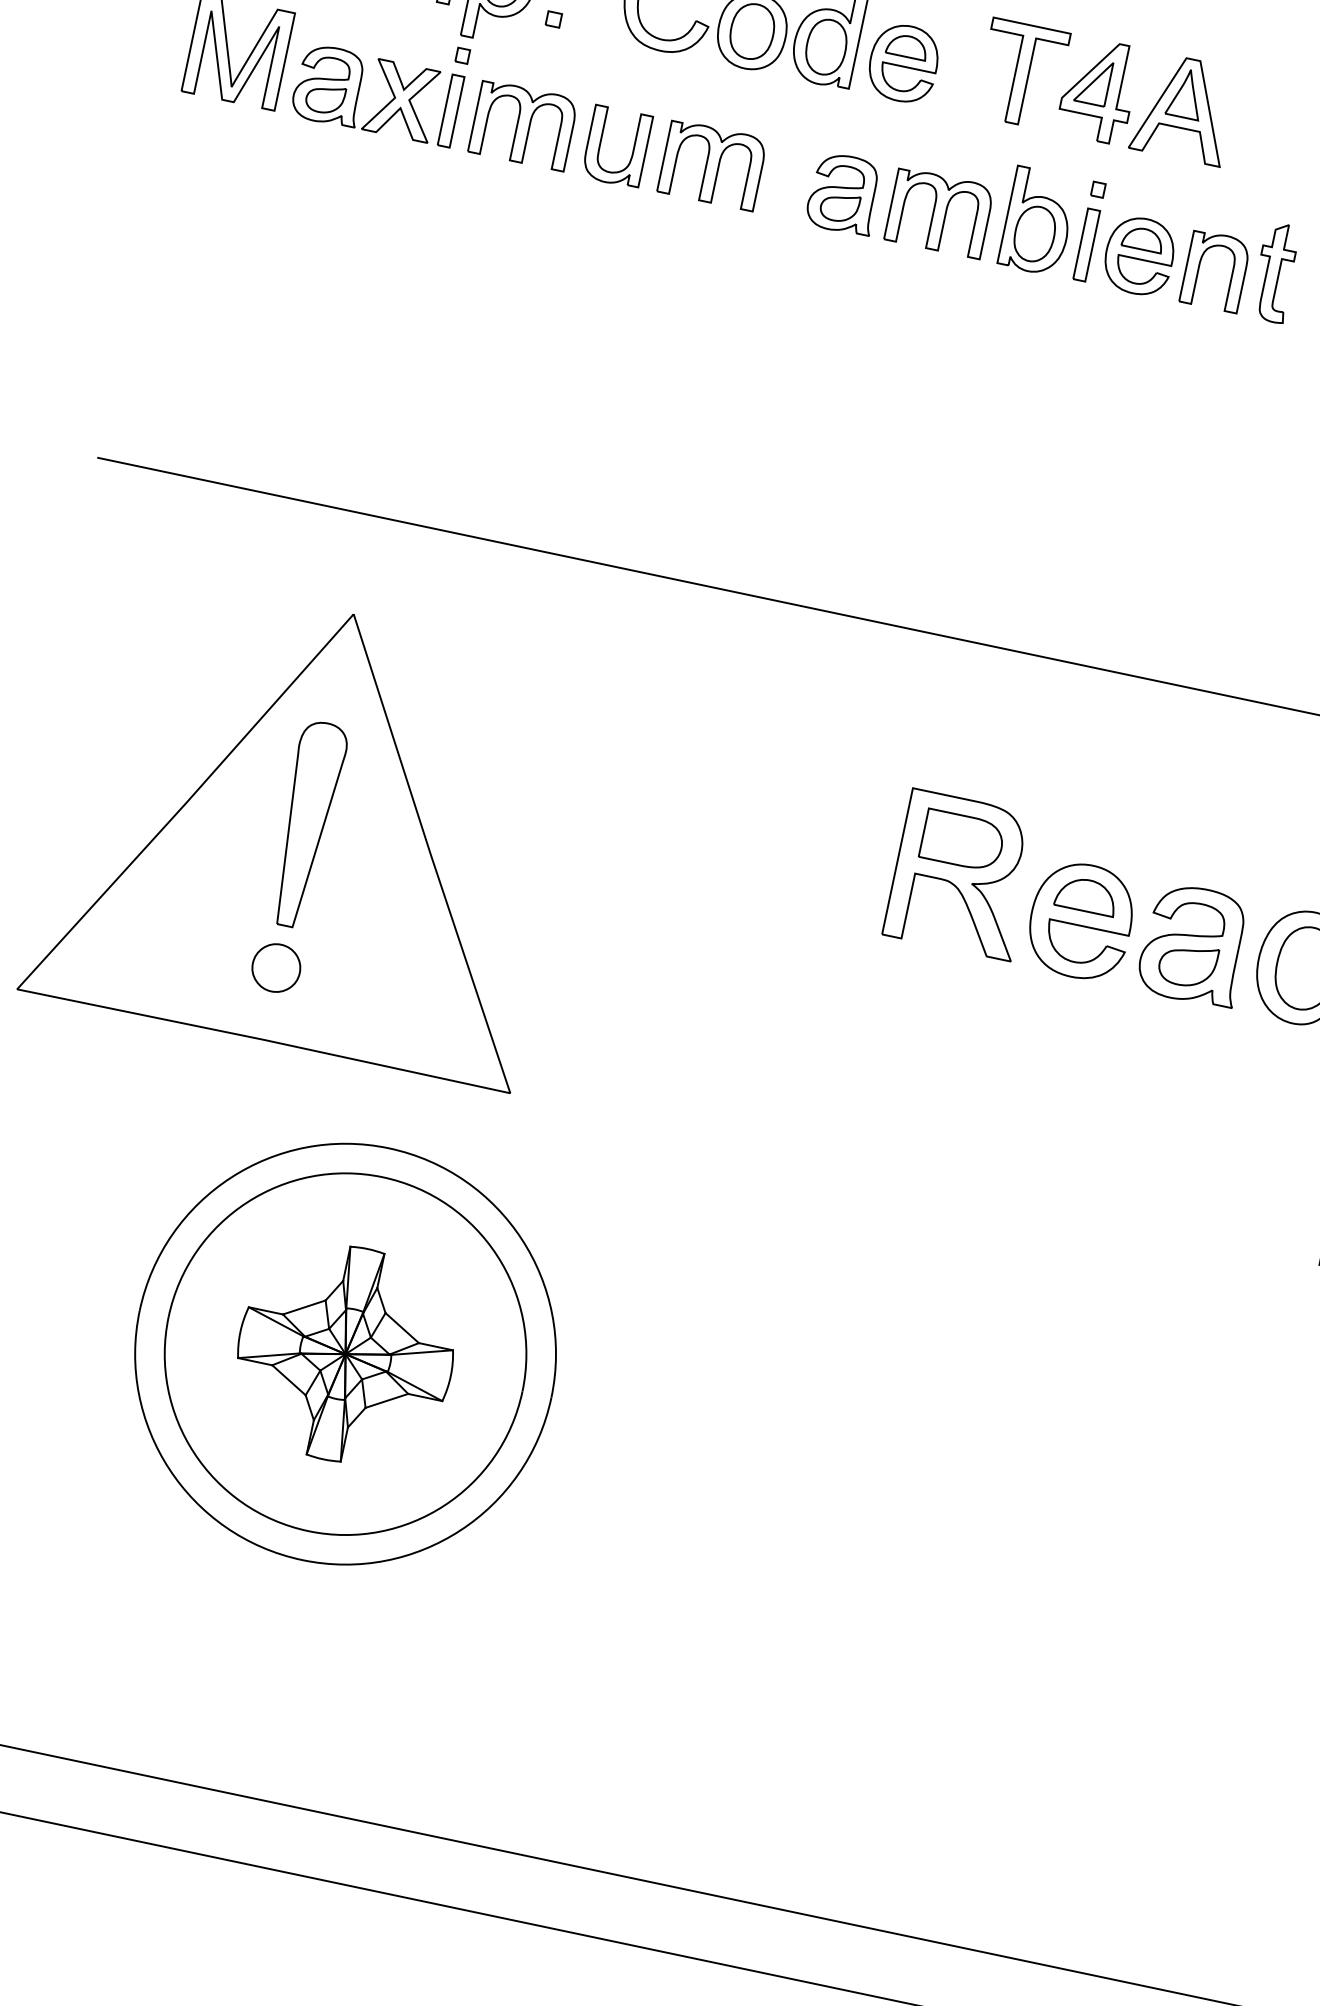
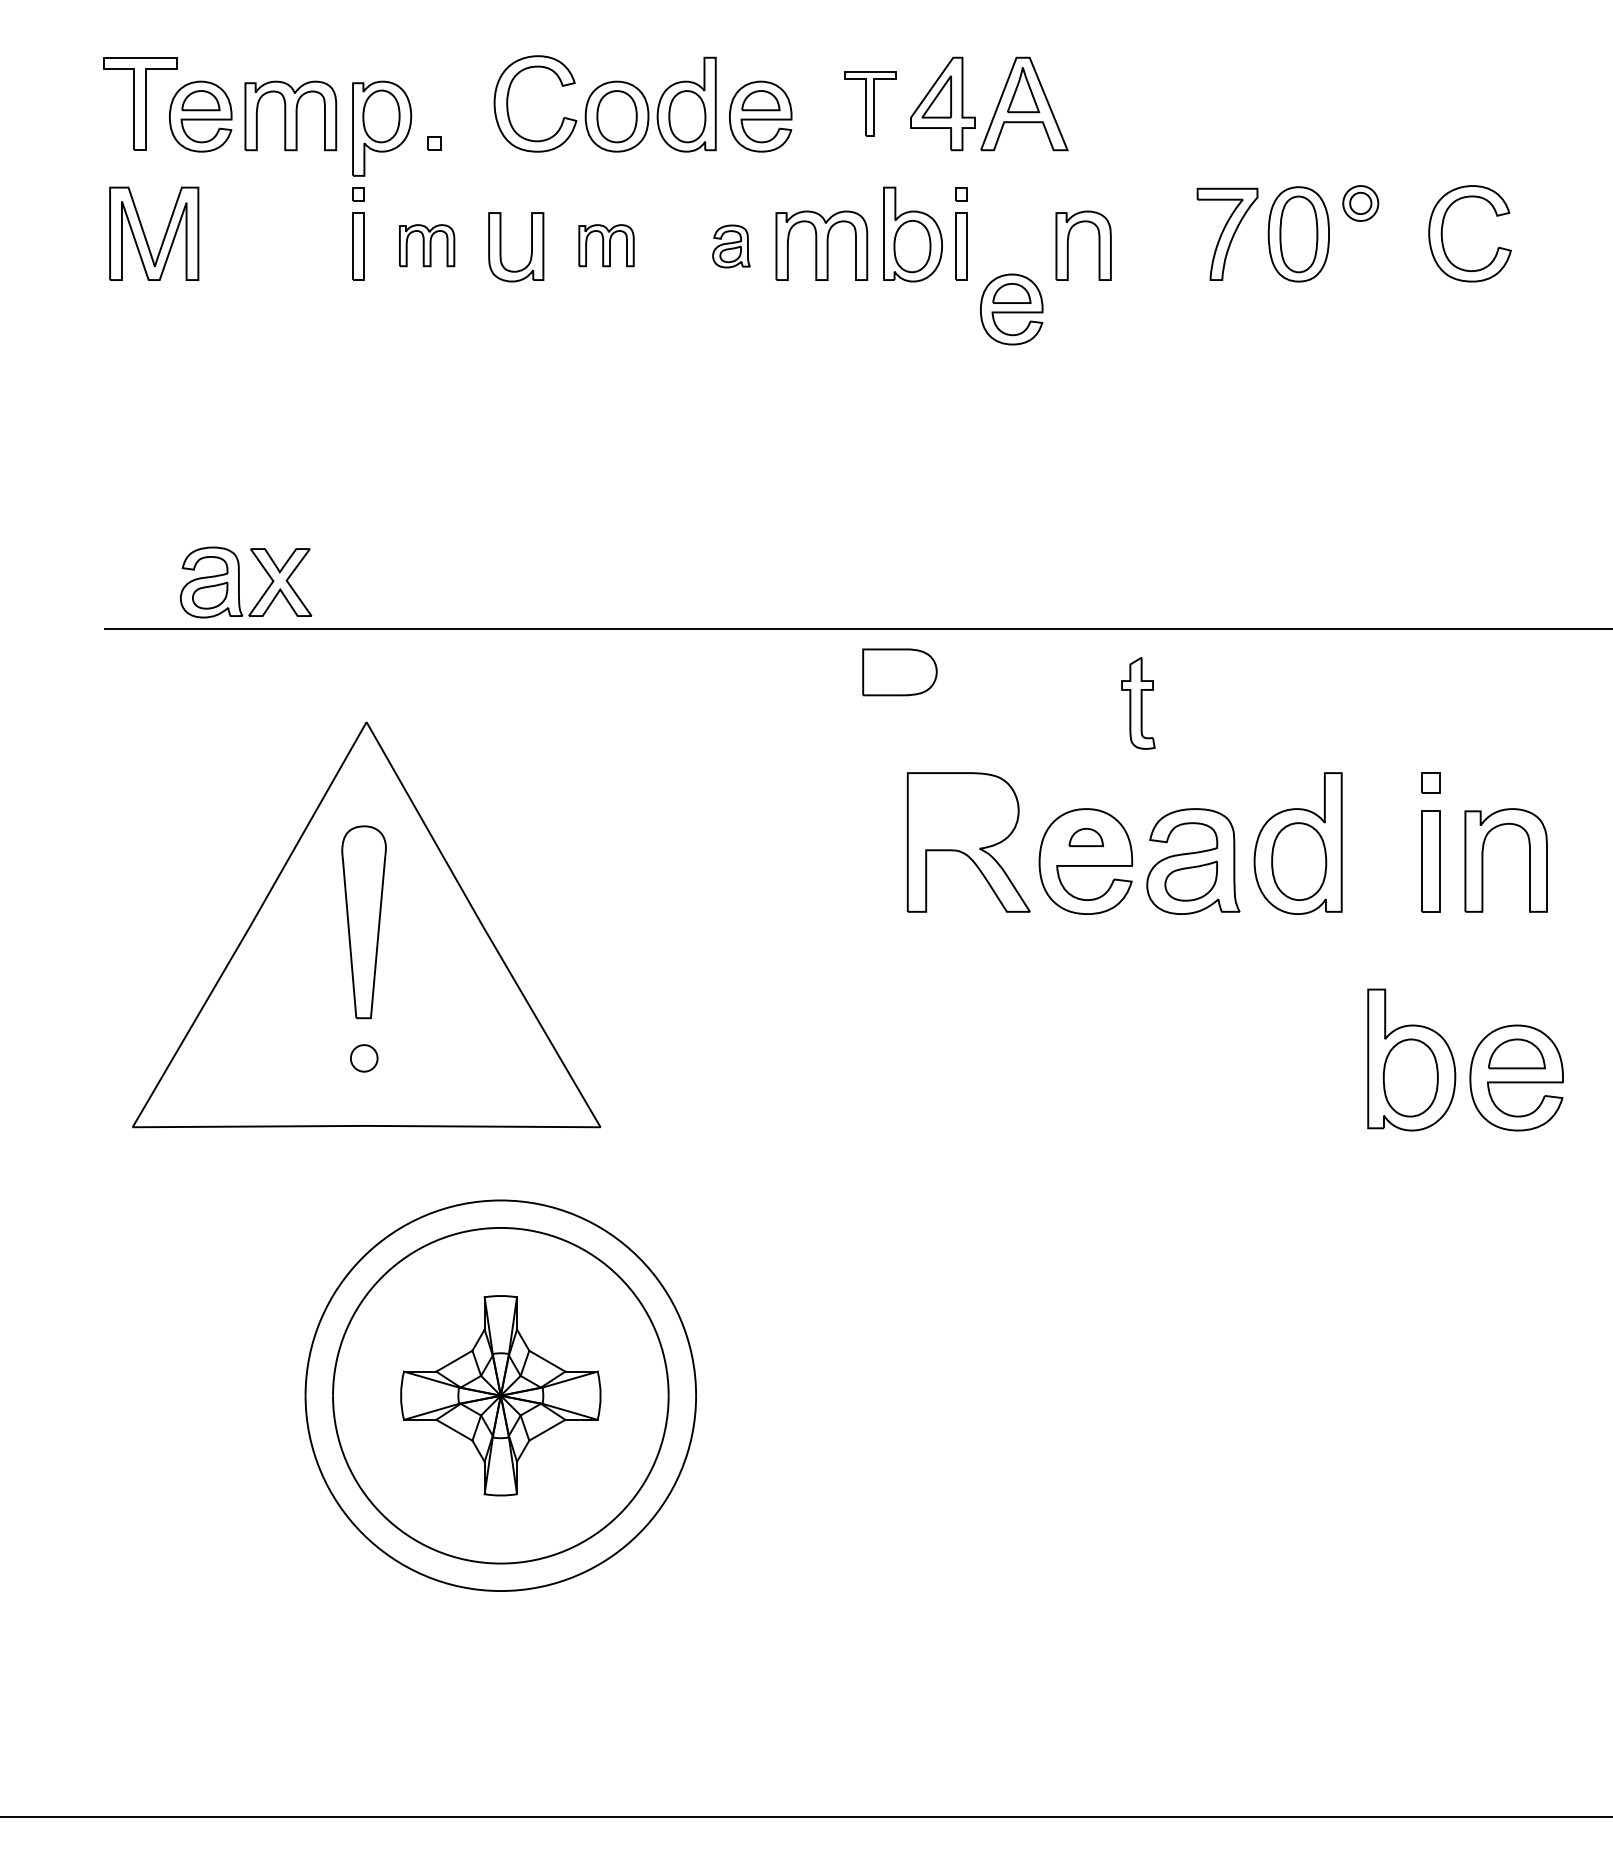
part: (1022, 73) -> (870, 103), size x0.7
part: (365, 92) -> (245, 582), moved
part: (522, 125) -> (426, 245), size x0.6
part: (712, 165) -> (606, 245), size x0.6
part: (844, 193) -> (731, 246), size x0.6
part: (1139, 256) -> (1011, 309), moved
part: (1275, 272) -> (1138, 703), moved
part: (962, 840) -> (899, 672), moved
part: (1087, 895) -> (1086, 837), size x0.6
part: (276, 968) -> (364, 1058), size x0.6

